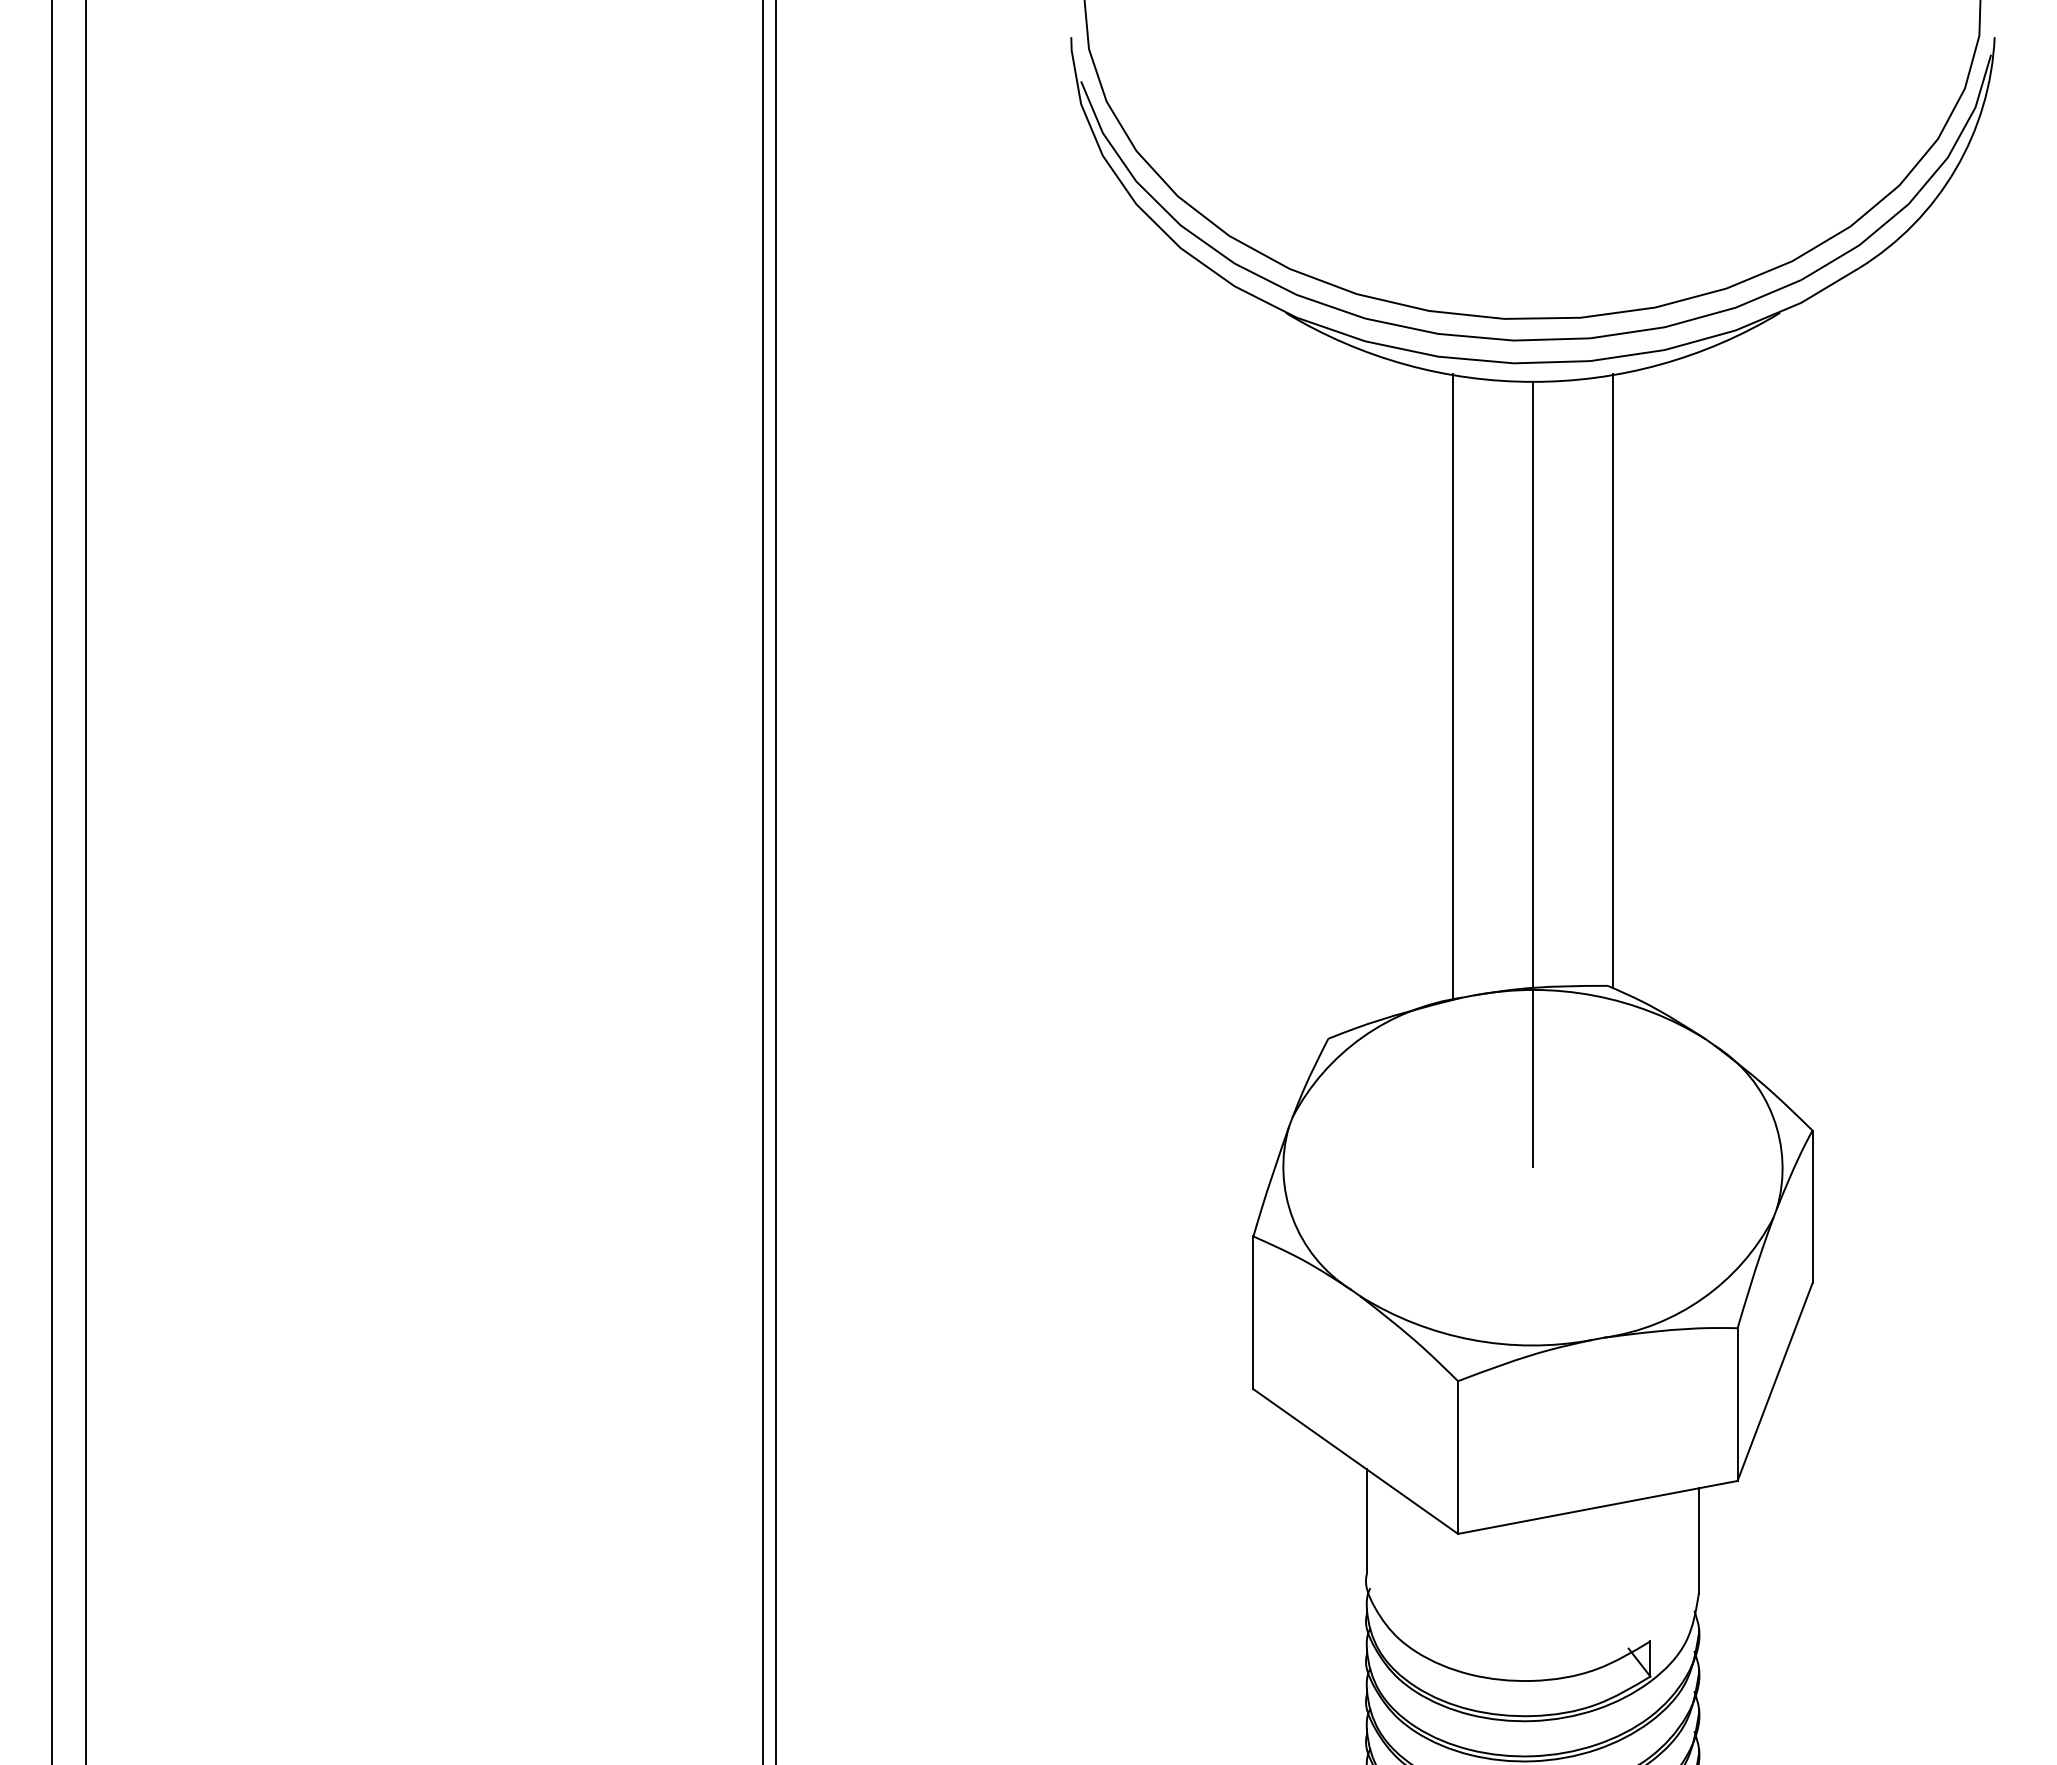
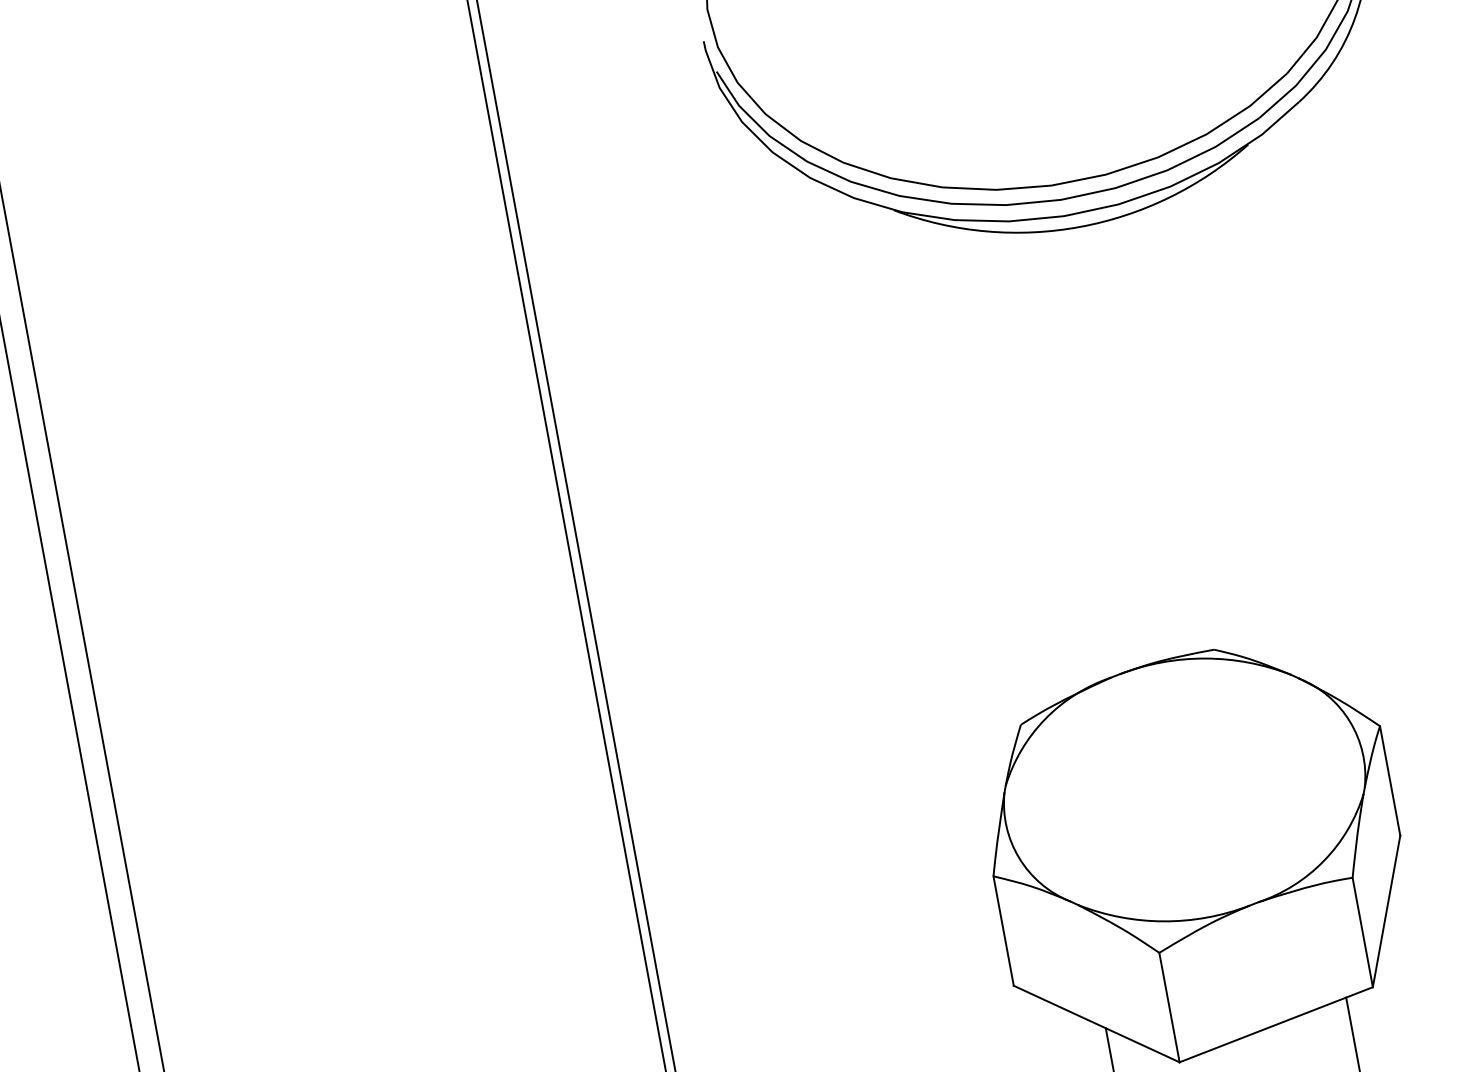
line: (1613, 681) -> (1177, 430), removed
line: (1452, 687) -> (1063, 456), removed
line: (1532, 773) -> (1131, 507), removed

